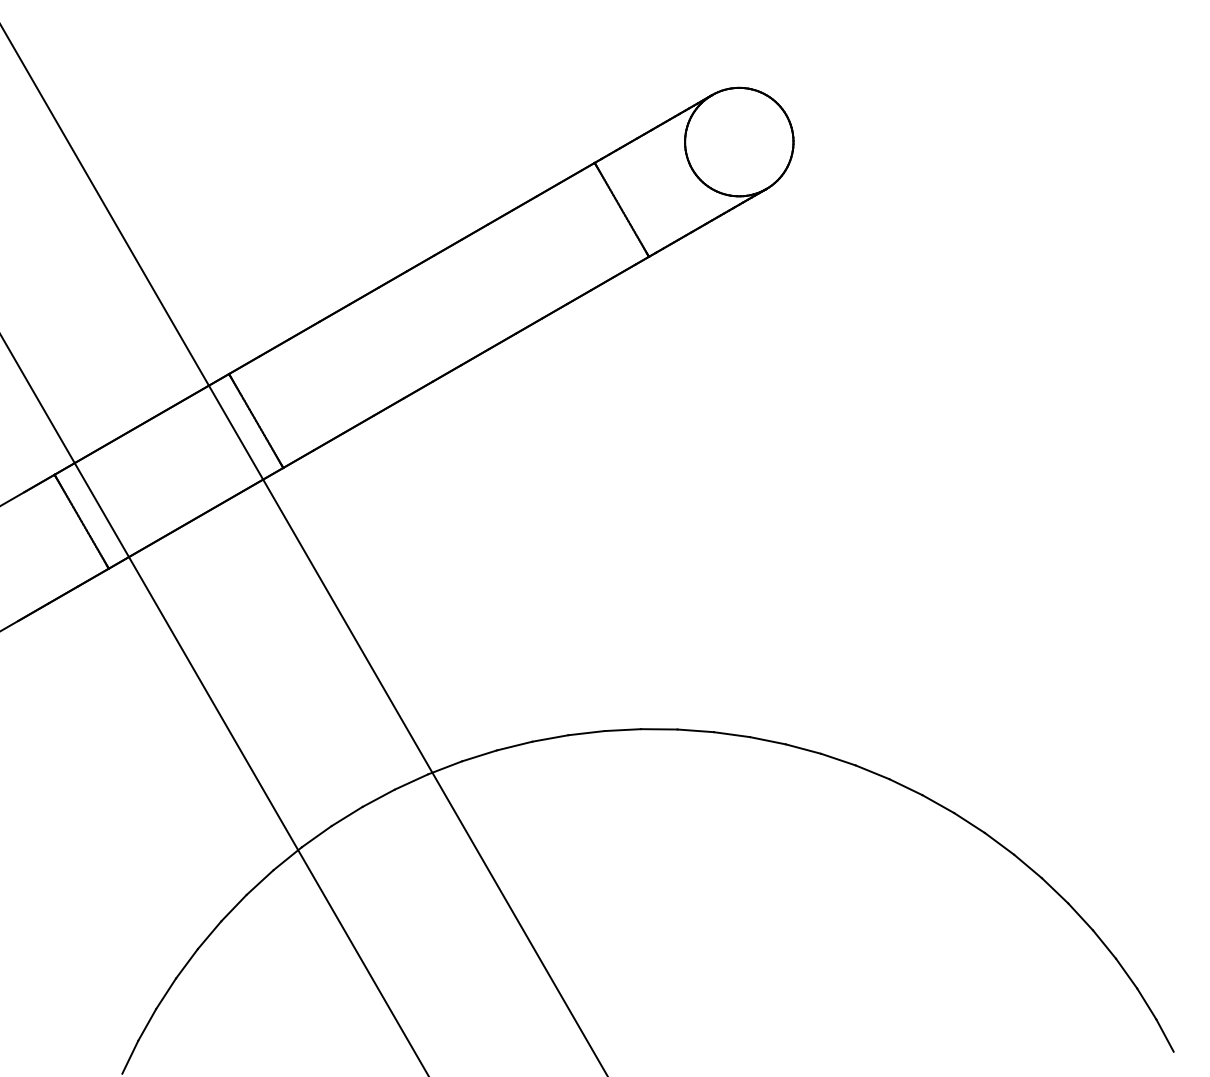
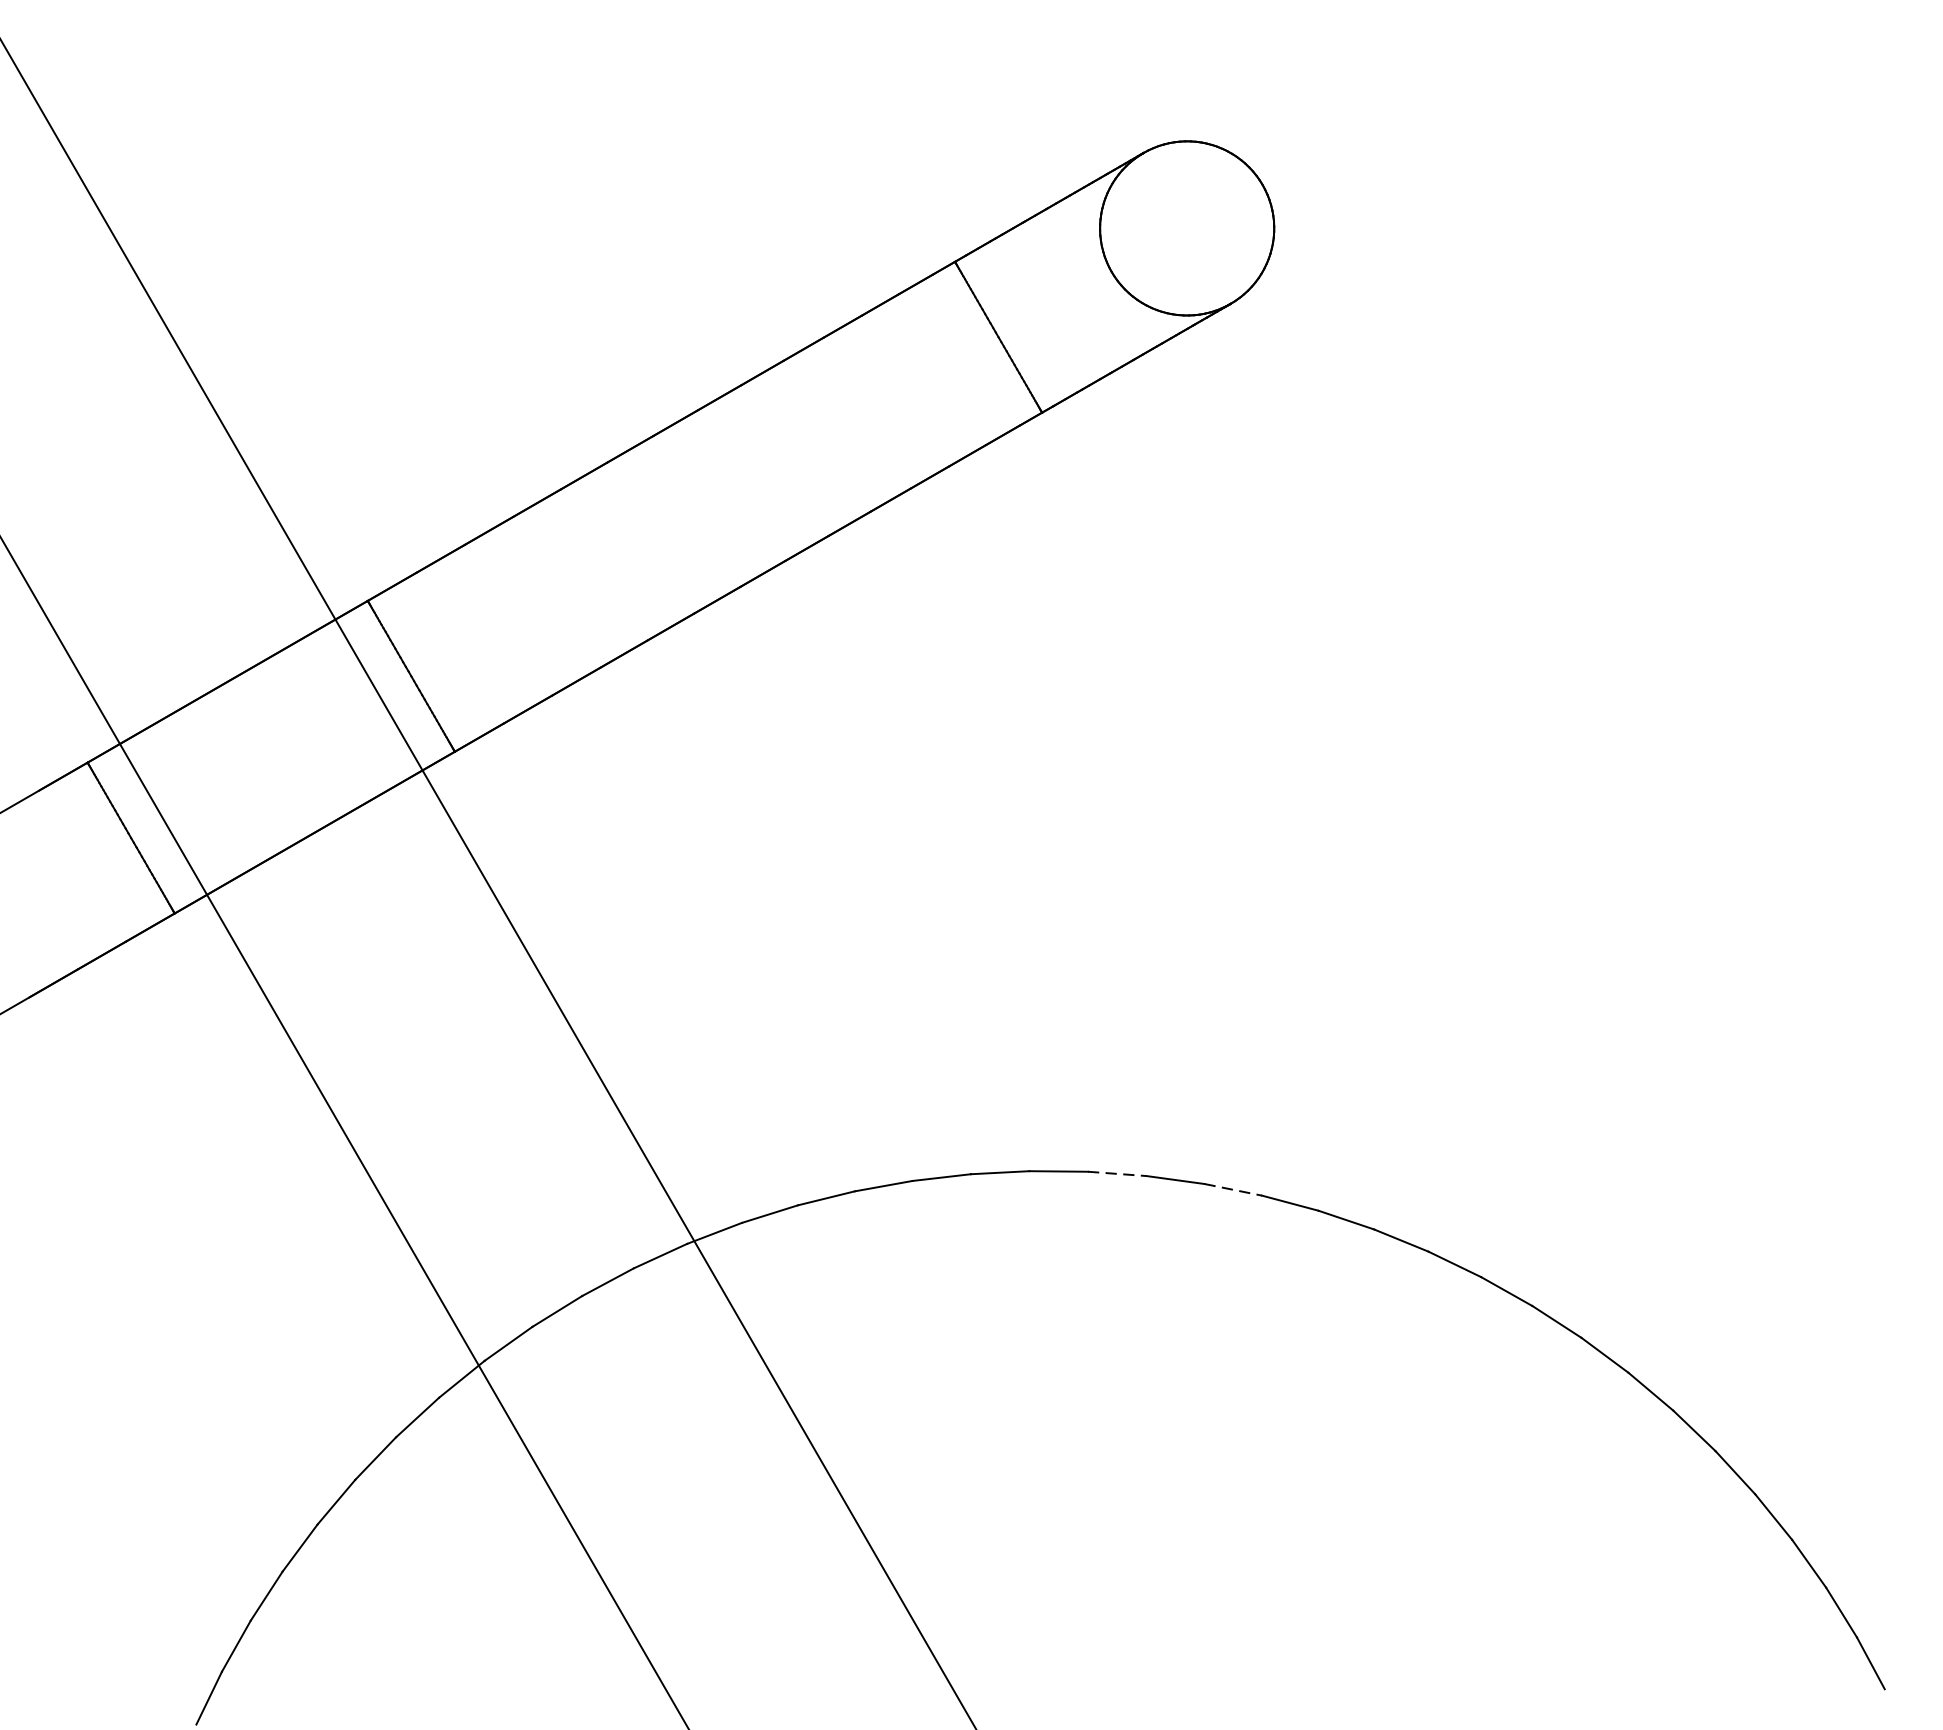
line: (696, 730) -> (1118, 1173), solid -> dashed
line: (768, 740) -> (1234, 1189), solid -> dashed

